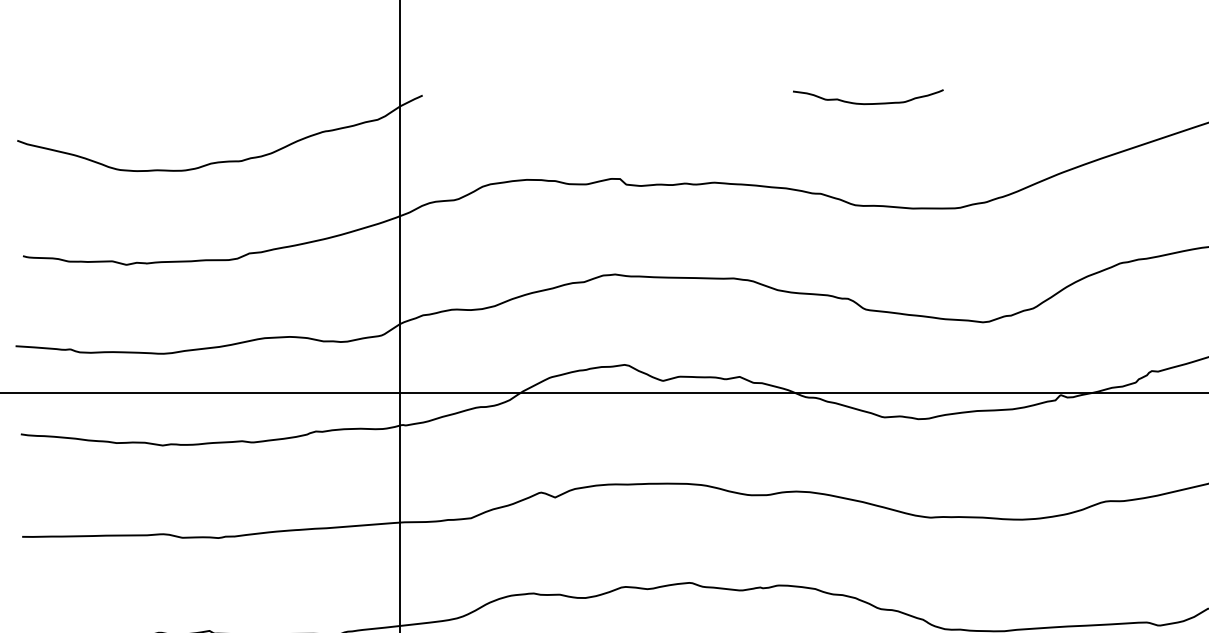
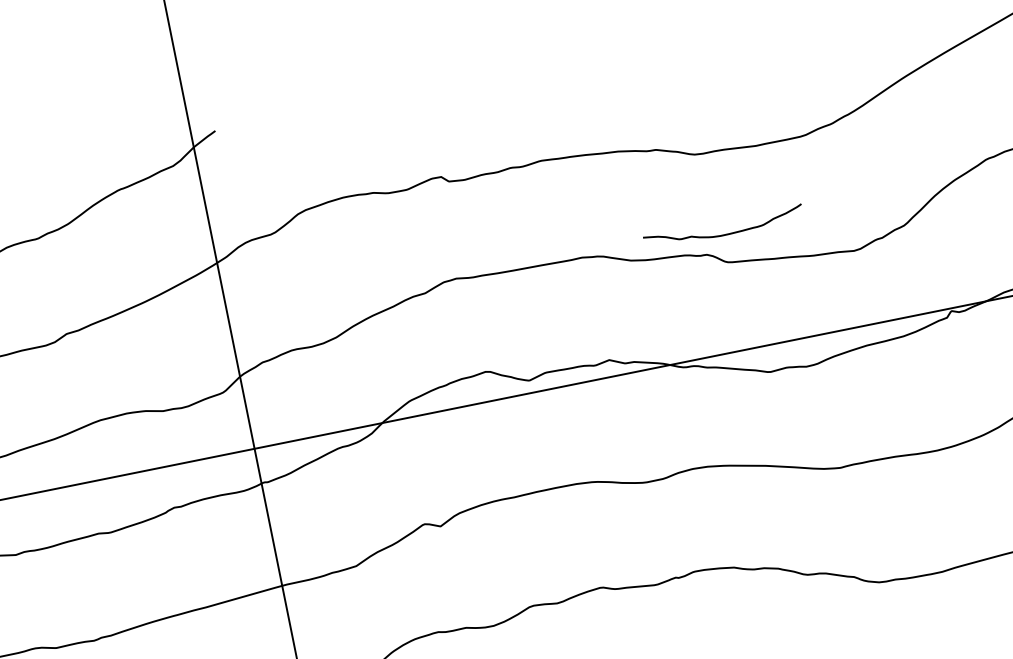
curve: (868, 103) -> (725, 234), moved

